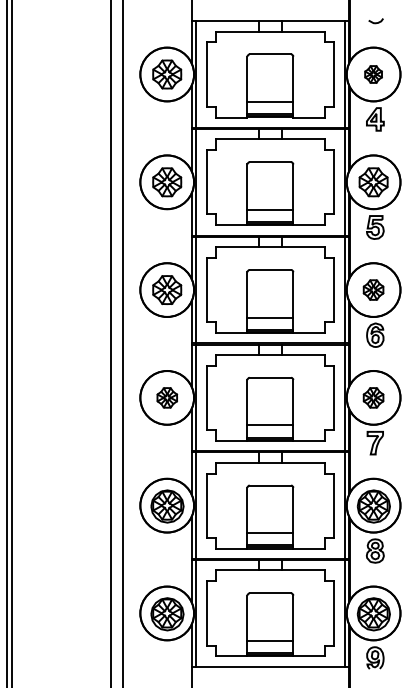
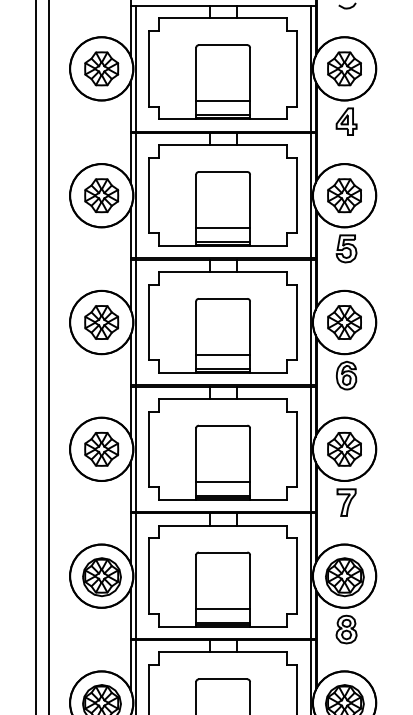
part: (373, 74) -> (344, 68), size x1.67
part: (373, 289) -> (344, 321), size x1.43
part: (167, 397) -> (102, 448), size x1.43
part: (373, 397) -> (344, 448), size x1.43

